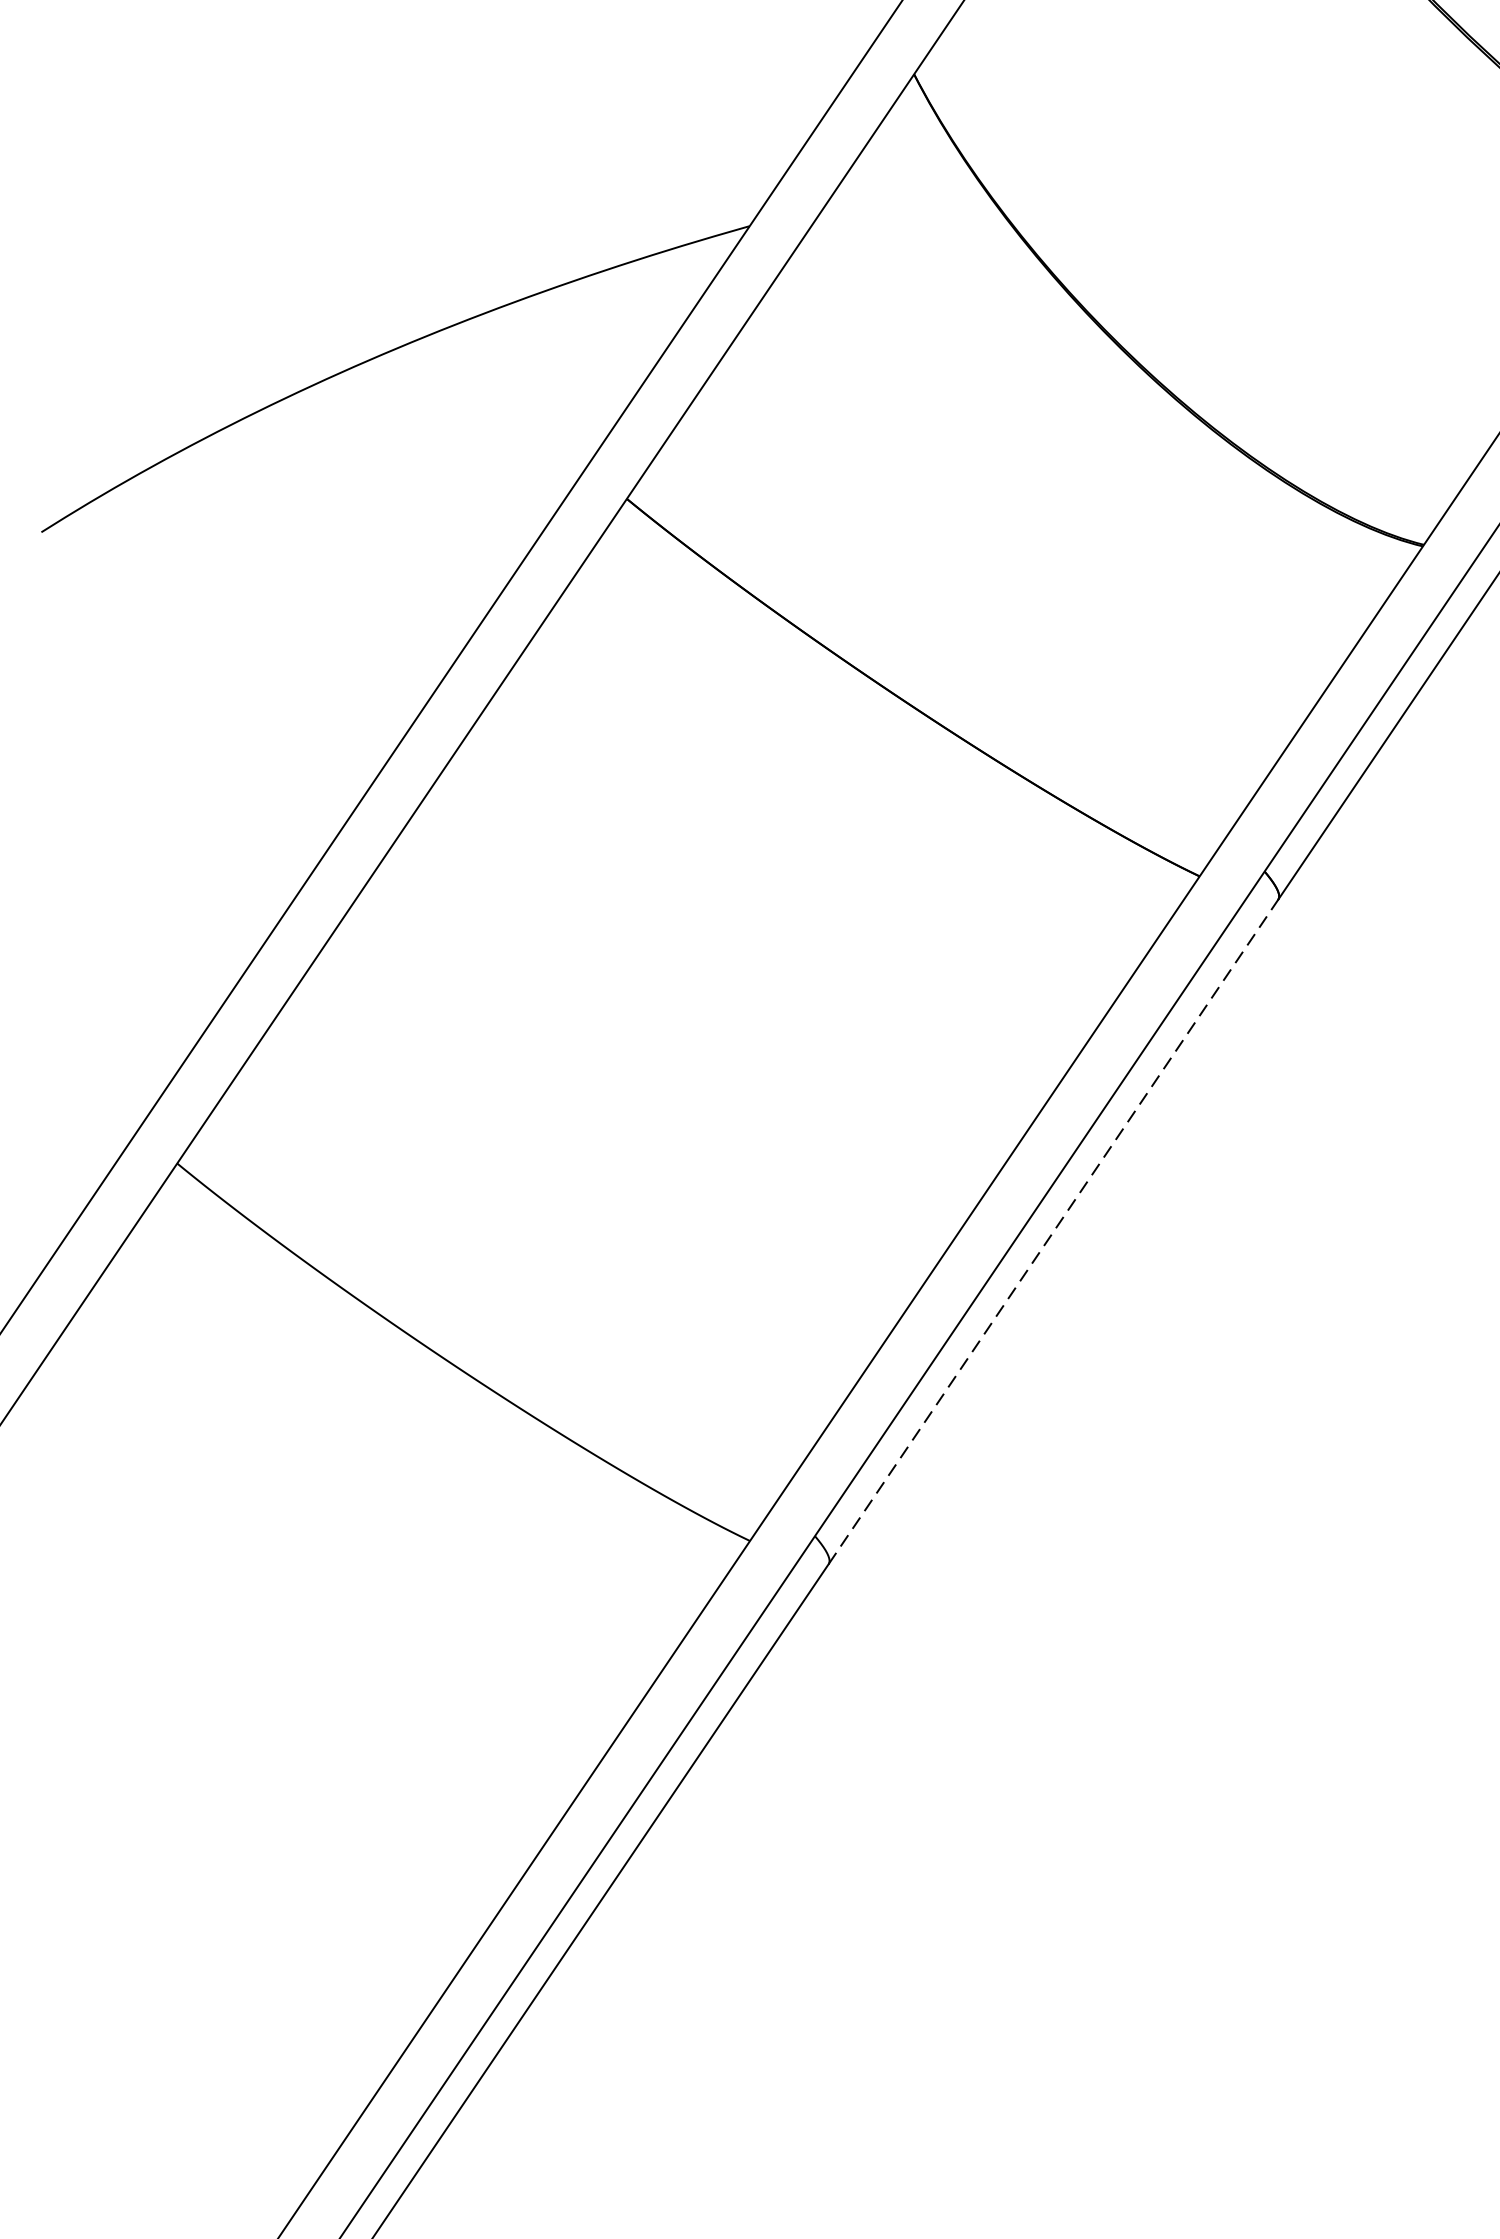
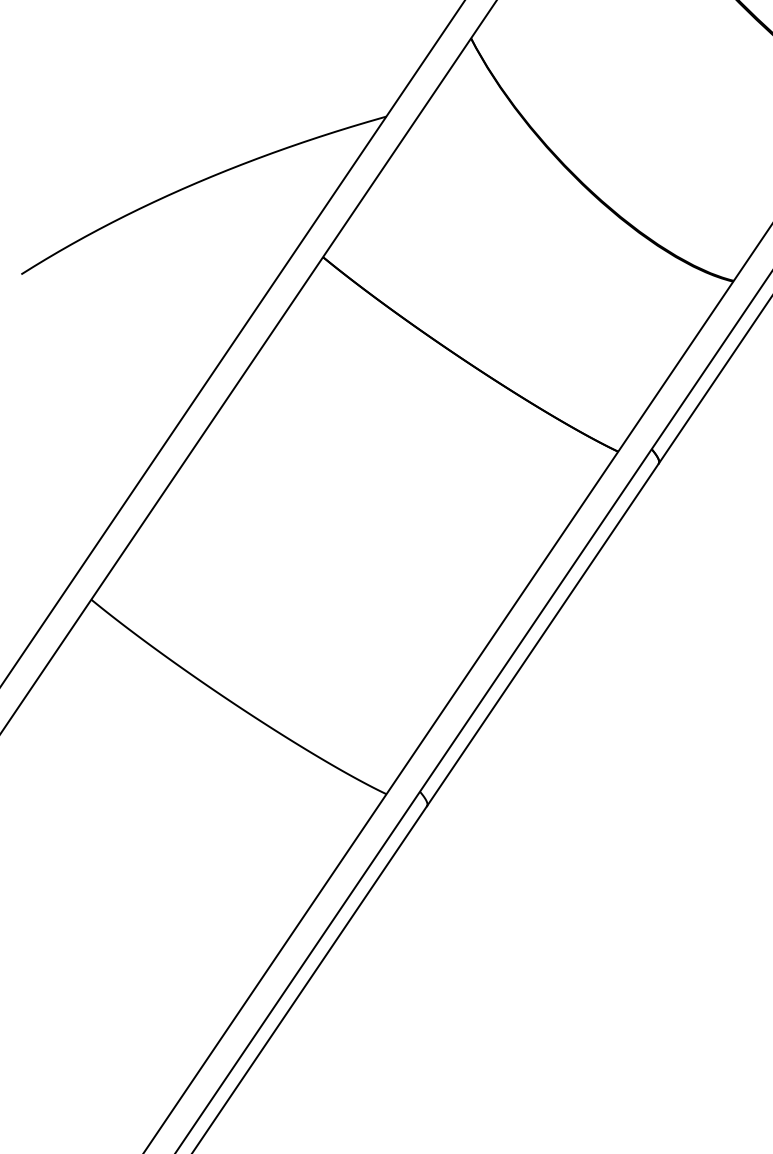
line: (1052, 1231) -> (542, 634), dashed -> solid

